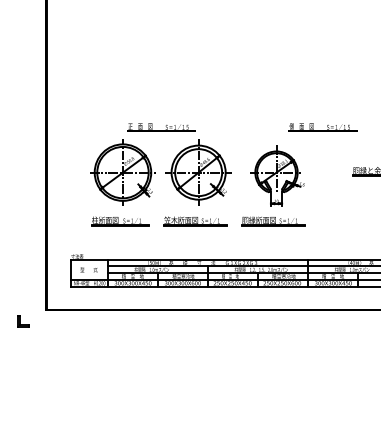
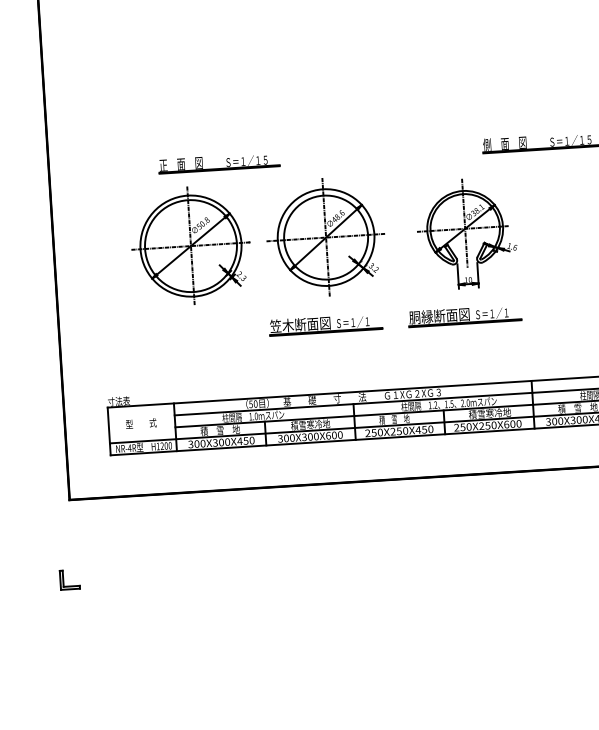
part: (161, 127) -> (218, 163), moved
part: (120, 221) -> (192, 333), removed
part: (23, 321) -> (69, 579), moved

